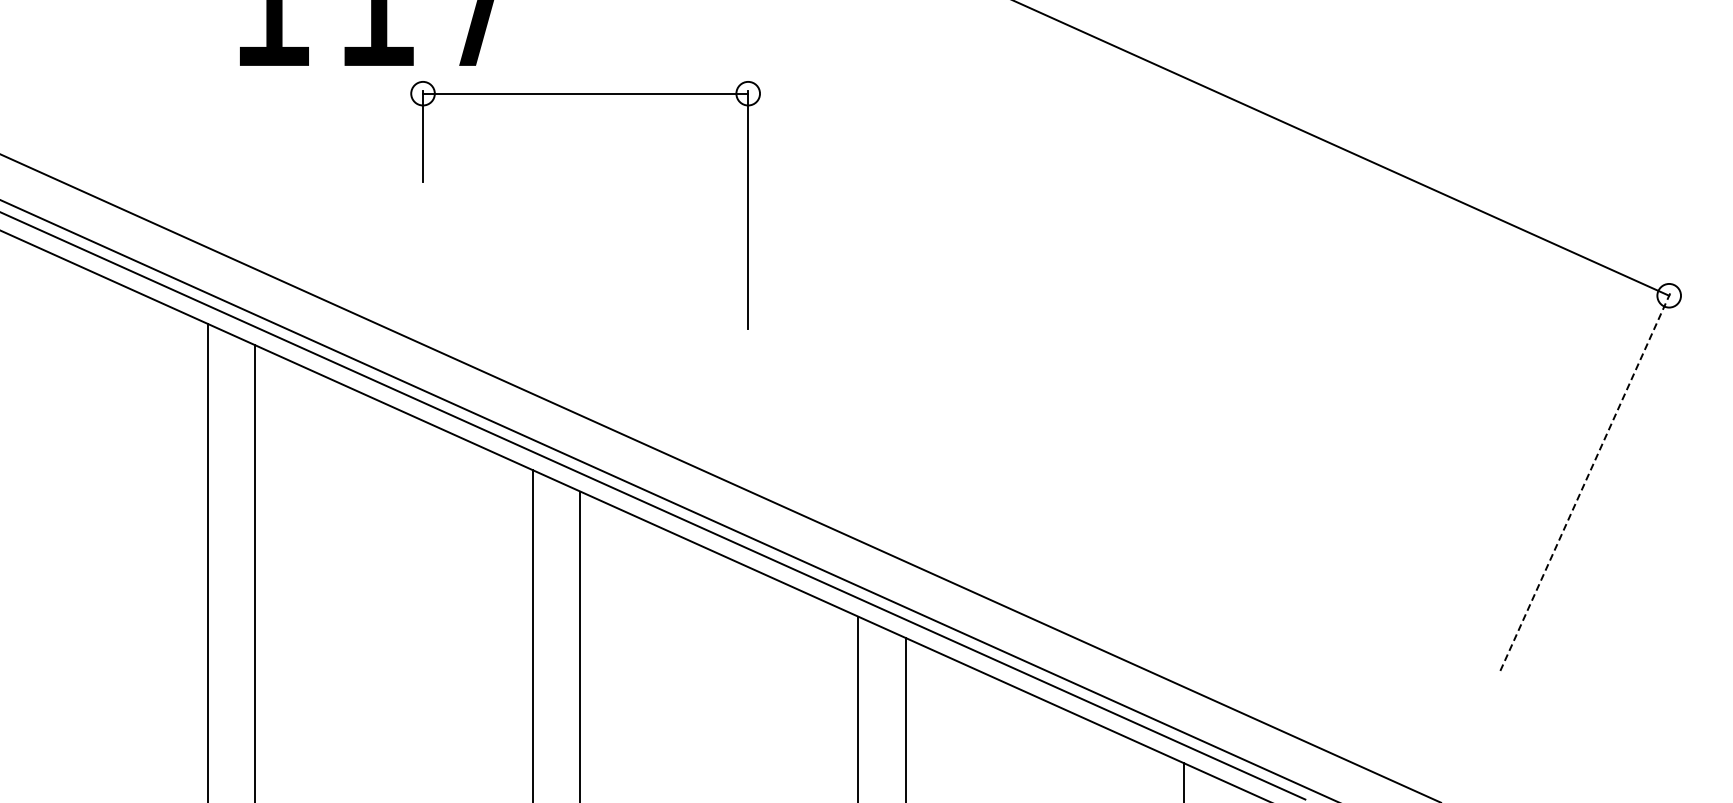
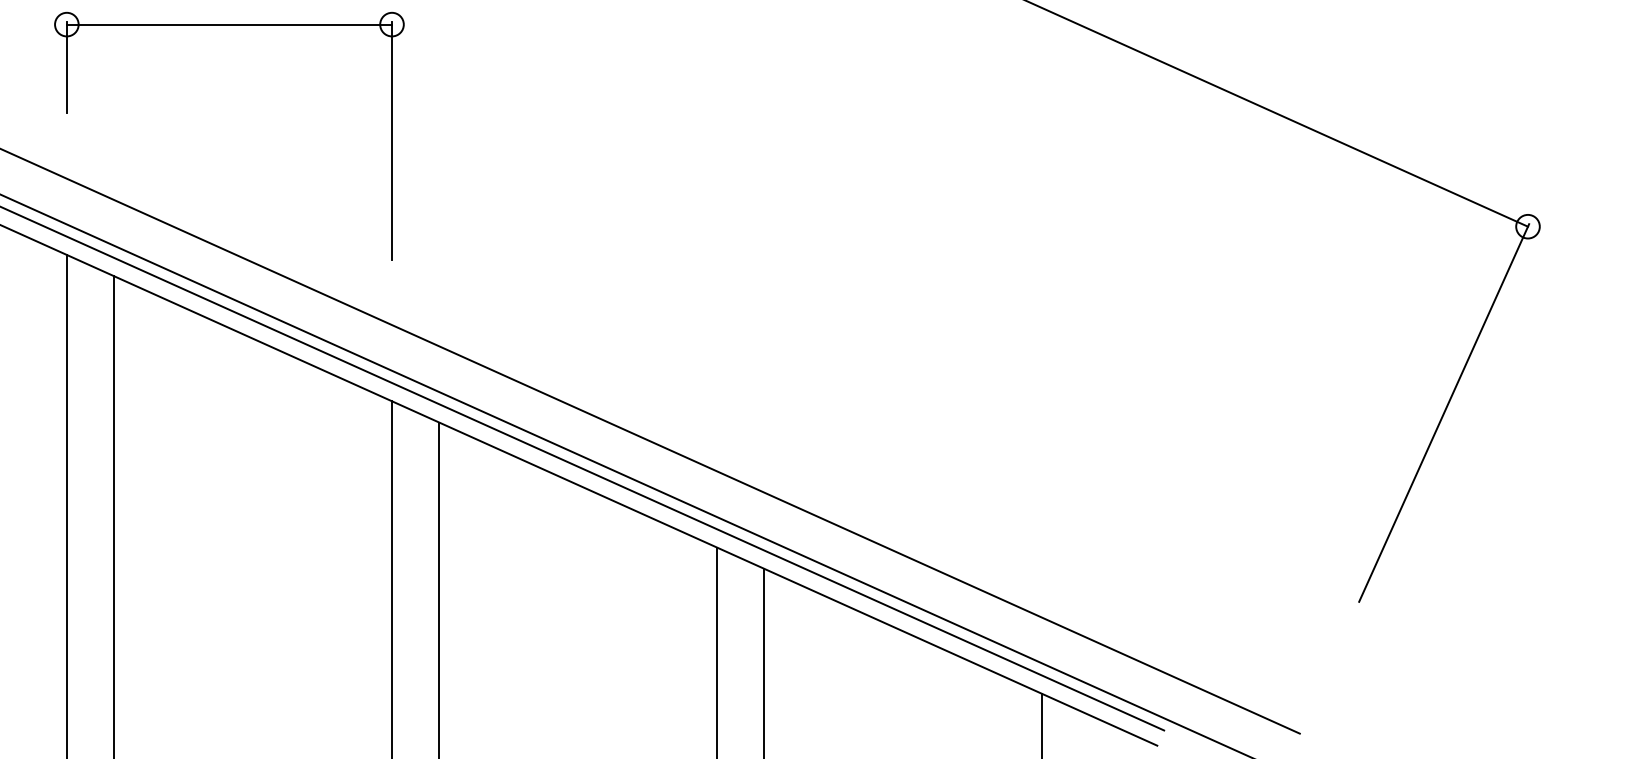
part: (585, 94) -> (229, 25), moved
line: (1585, 481) -> (1444, 412), dashed -> solid

